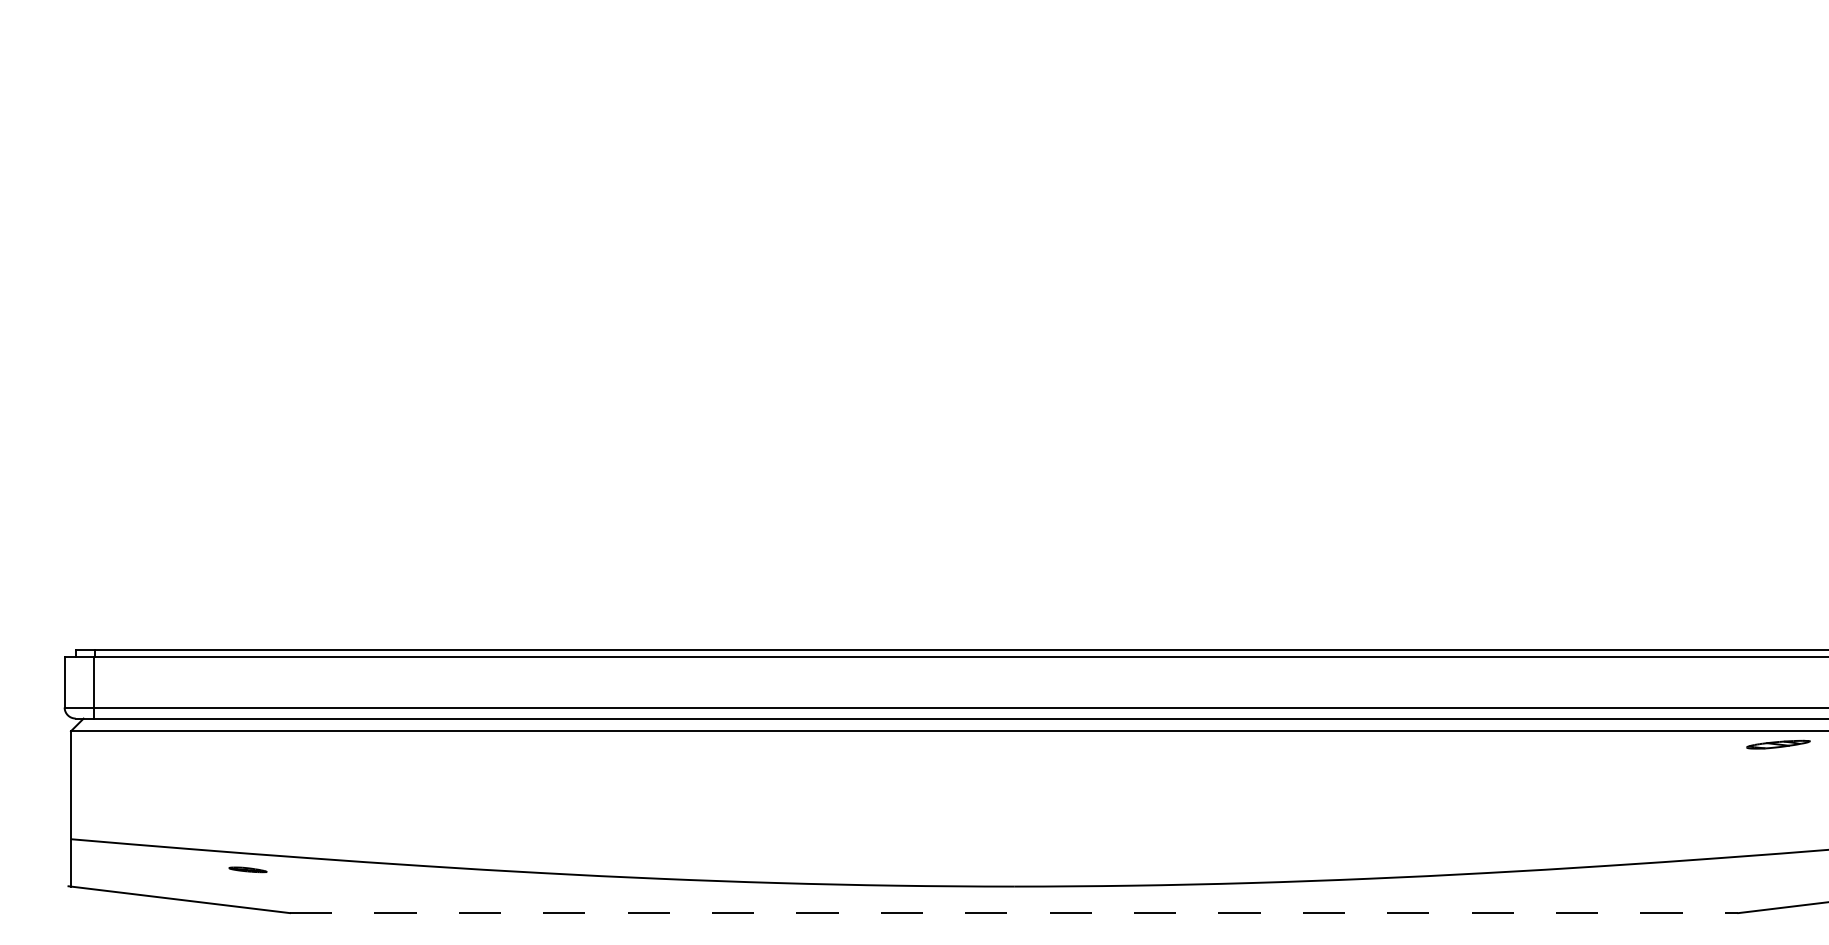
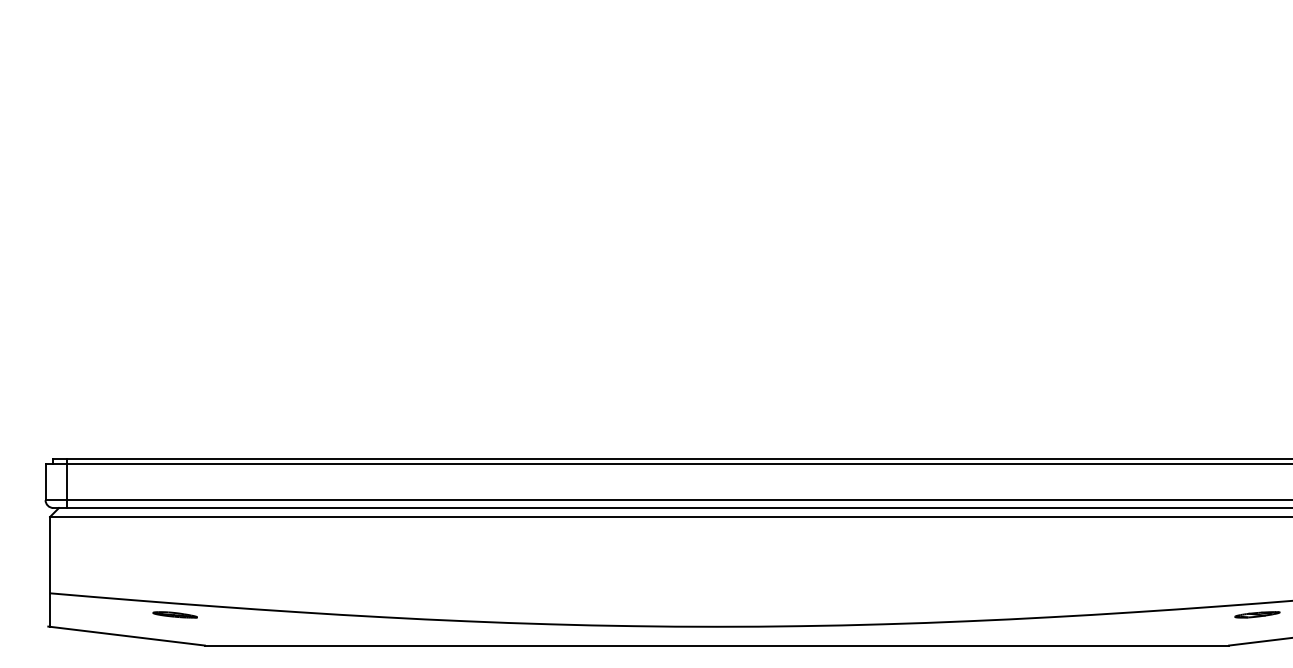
part: (1778, 744) -> (1257, 614), moved
part: (247, 869) -> (174, 614), size x1.67
line: (1014, 913) -> (717, 645), dashed -> solid

